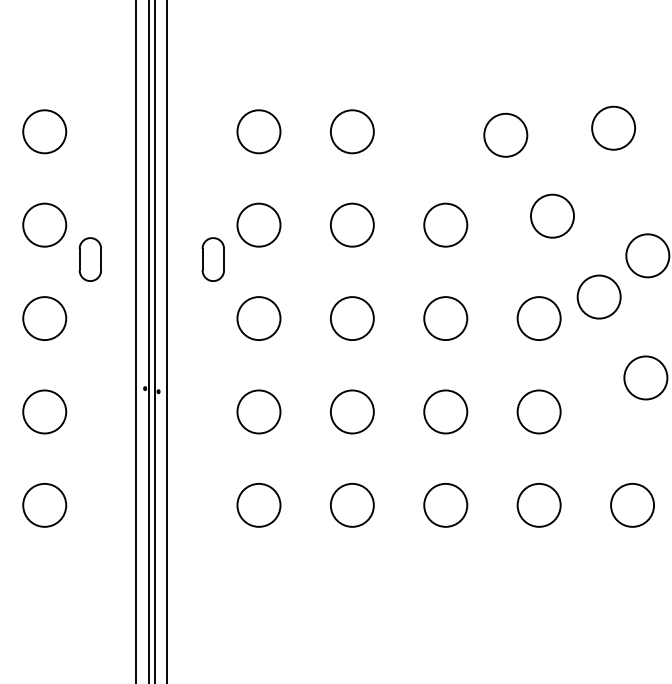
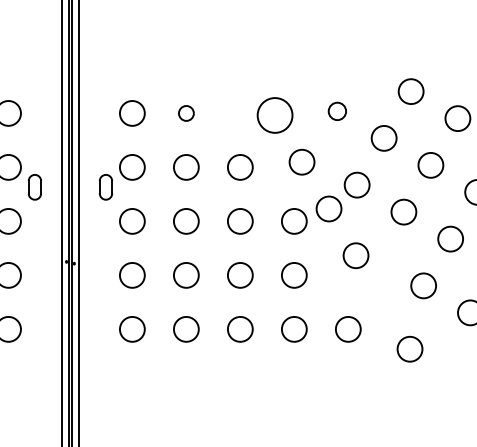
circle: (613, 128) -> (337, 111), size x0.7
circle: (352, 131) -> (186, 113), size x0.6
circle: (504, 135) -> (274, 115), size x1.4

